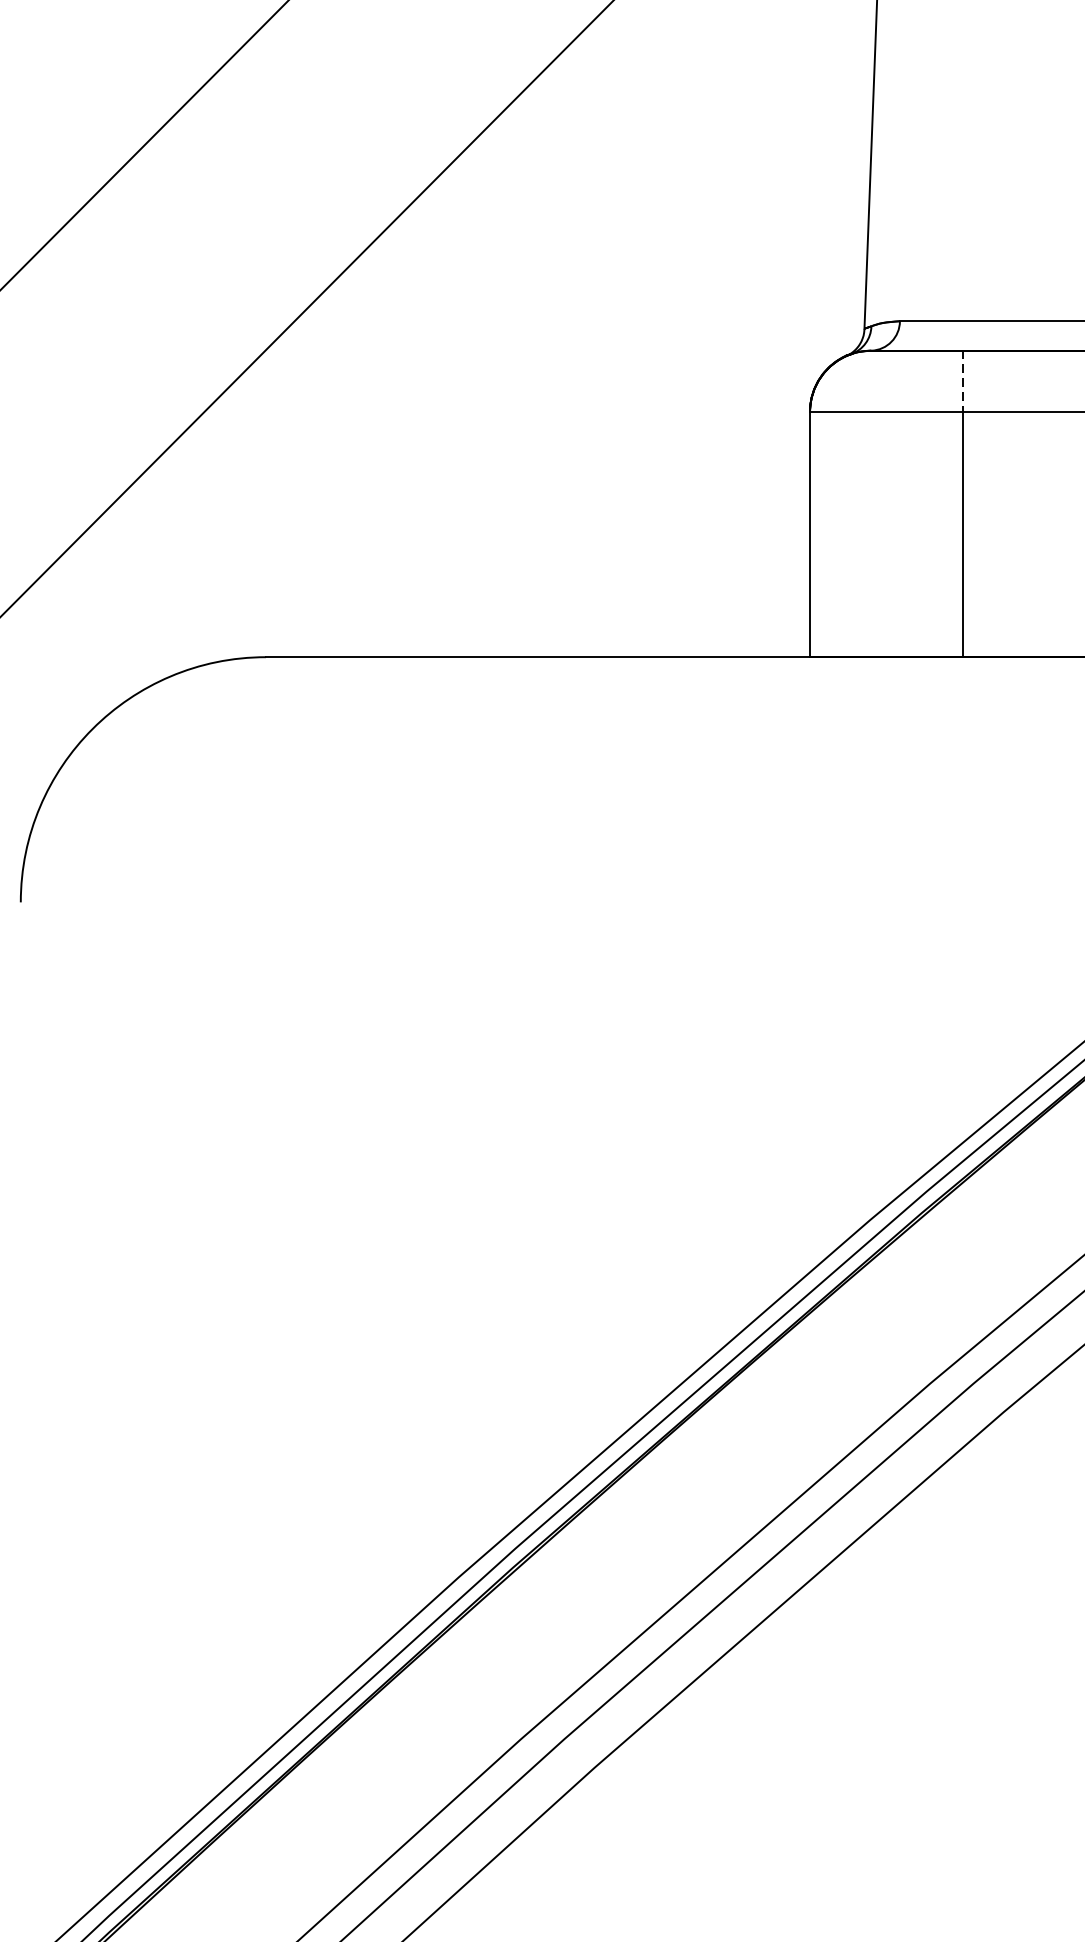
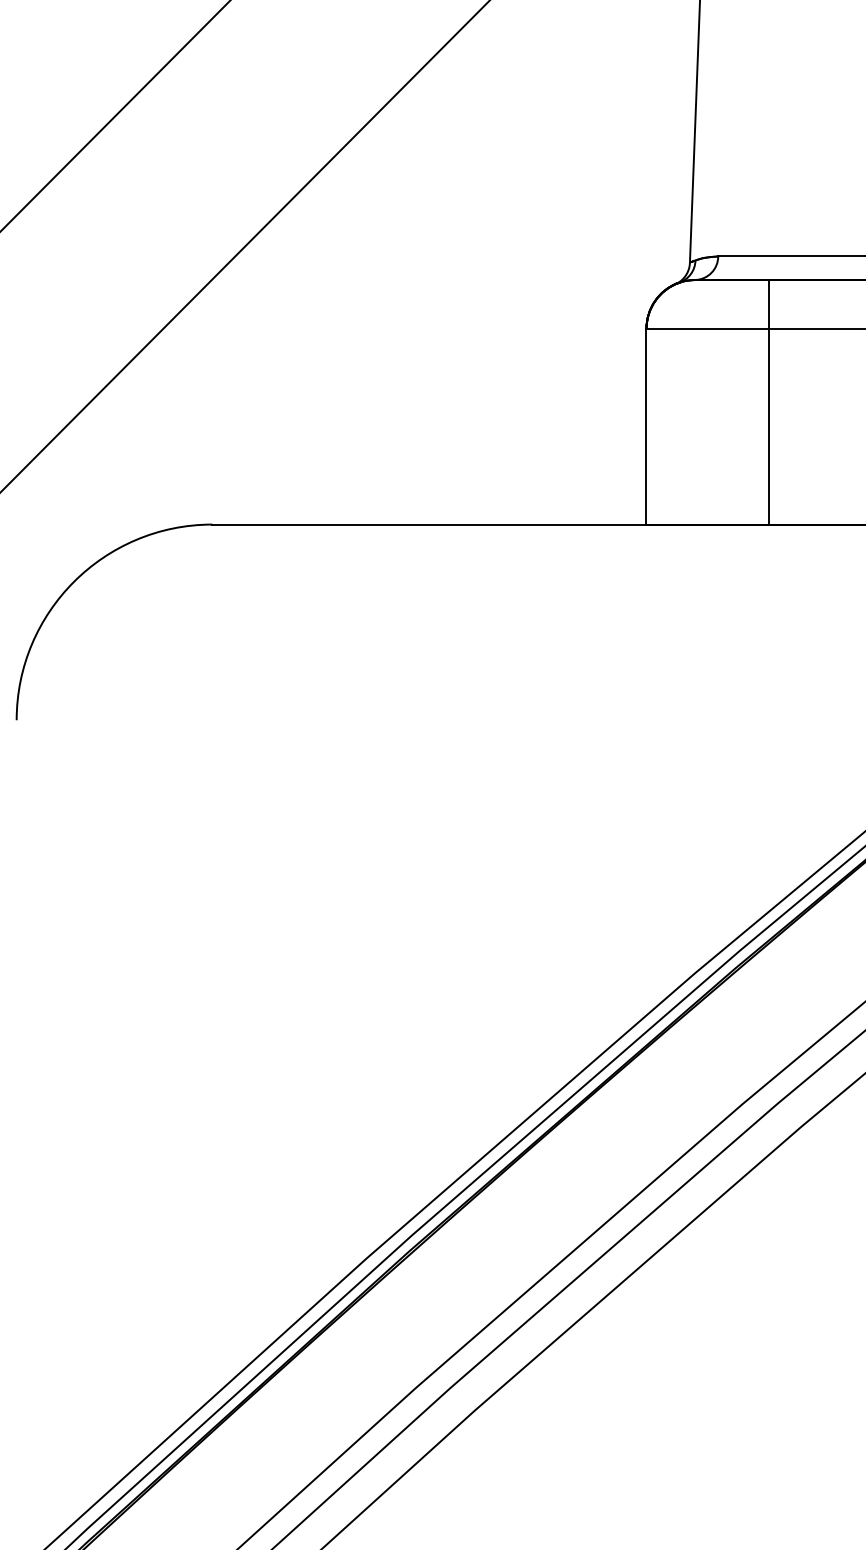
line: (962, 381) -> (768, 304), dashed -> solid

